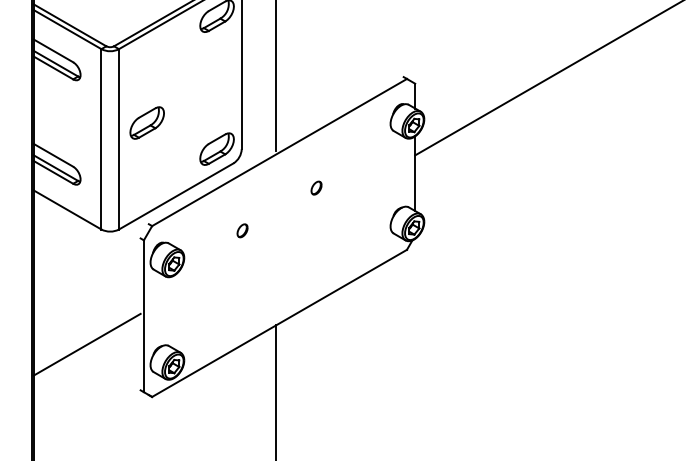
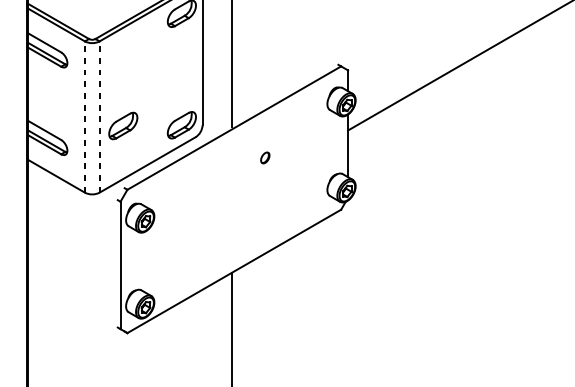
part: (146, 122) -> (122, 125), moved
line: (101, 138) -> (84, 116), solid -> dashed
line: (119, 138) -> (100, 116), solid -> dashed
part: (242, 230) -> (203, 193), removed
line: (86, 344) -> (72, 289), removed

